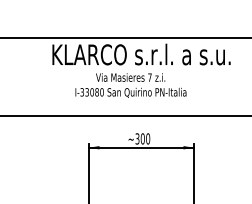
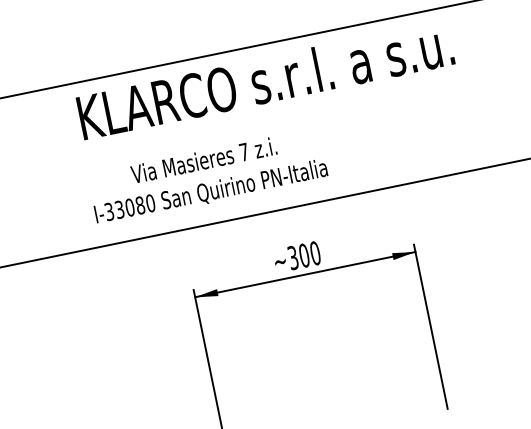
text: (130, 85) -> (207, 176), moved

